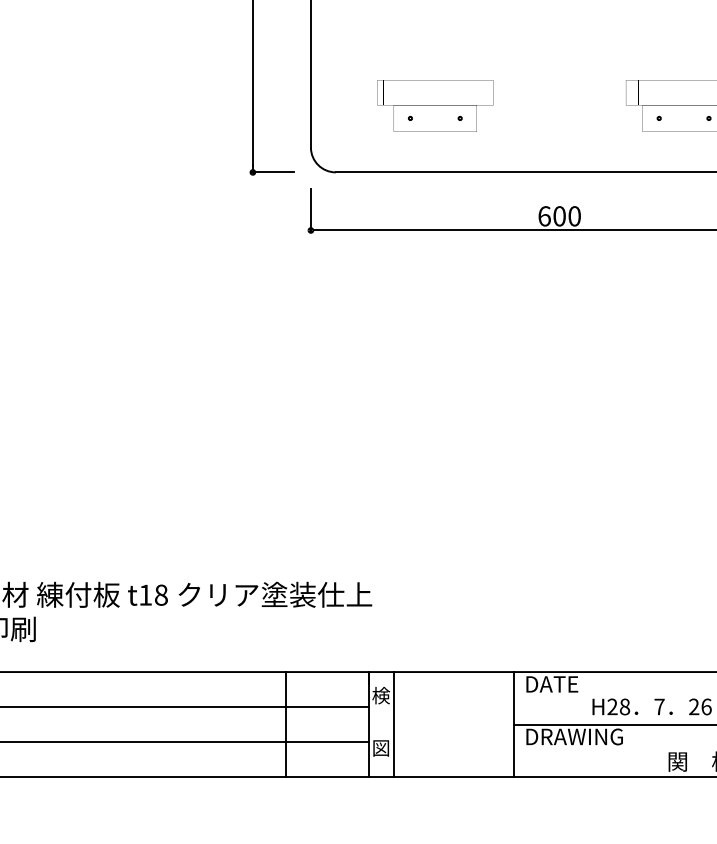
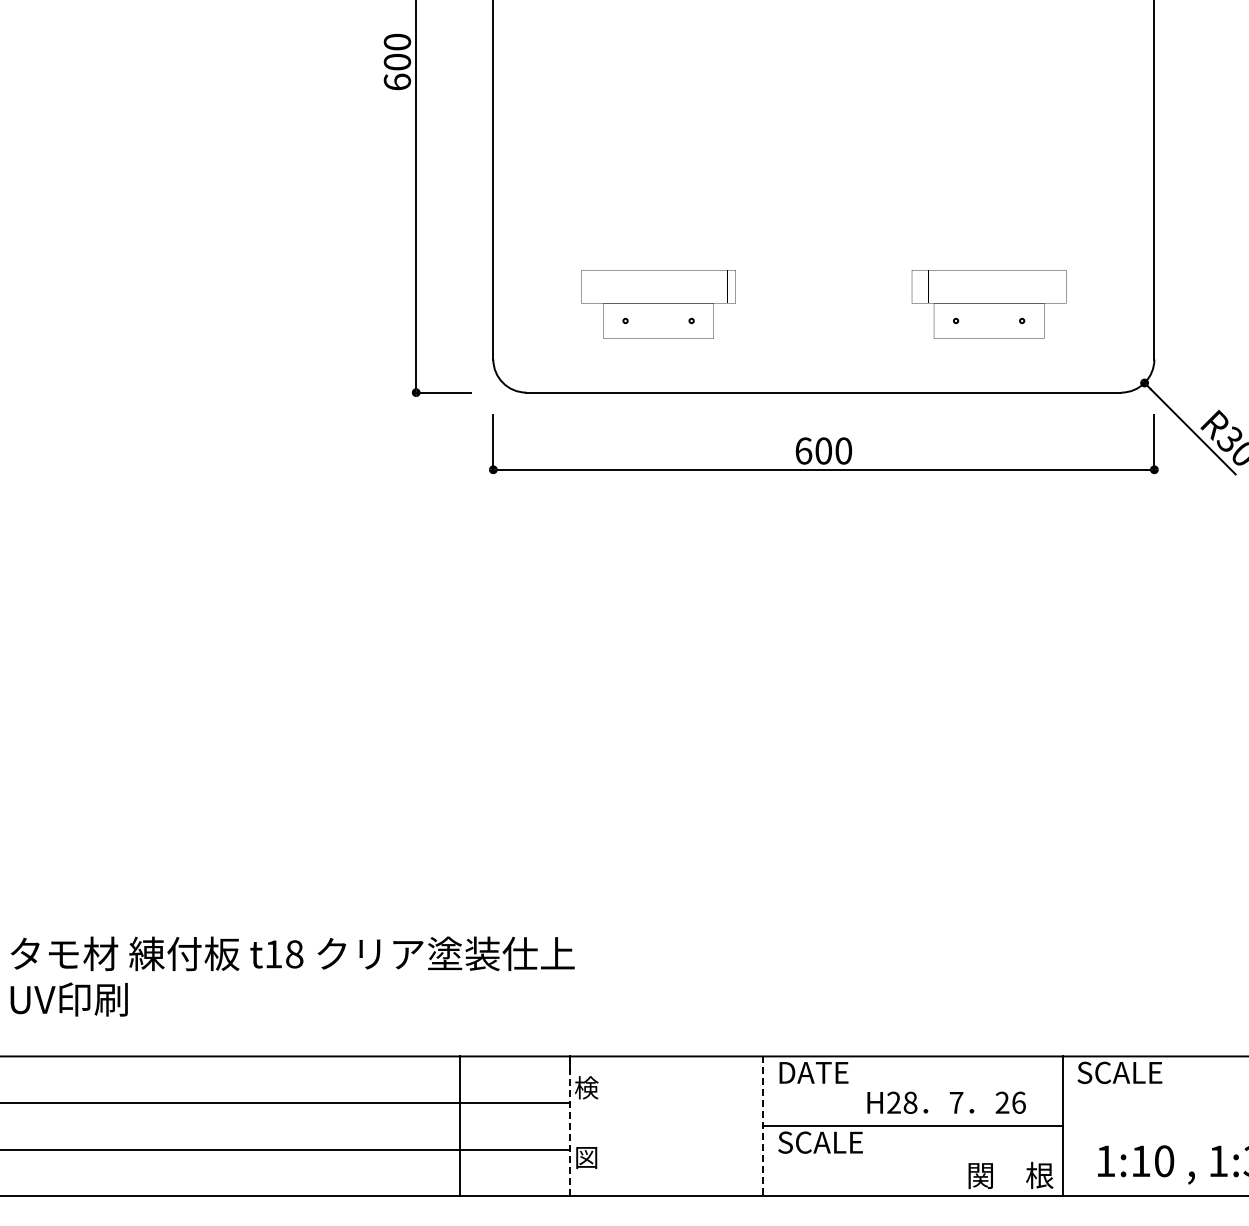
line: (369, 724) -> (570, 1126), solid -> dashed
line: (393, 724) -> (603, 1126), removed
line: (513, 724) -> (762, 1126), solid -> dashed
text: (573, 736) -> (842, 1142), DRAWING -> SCALE

